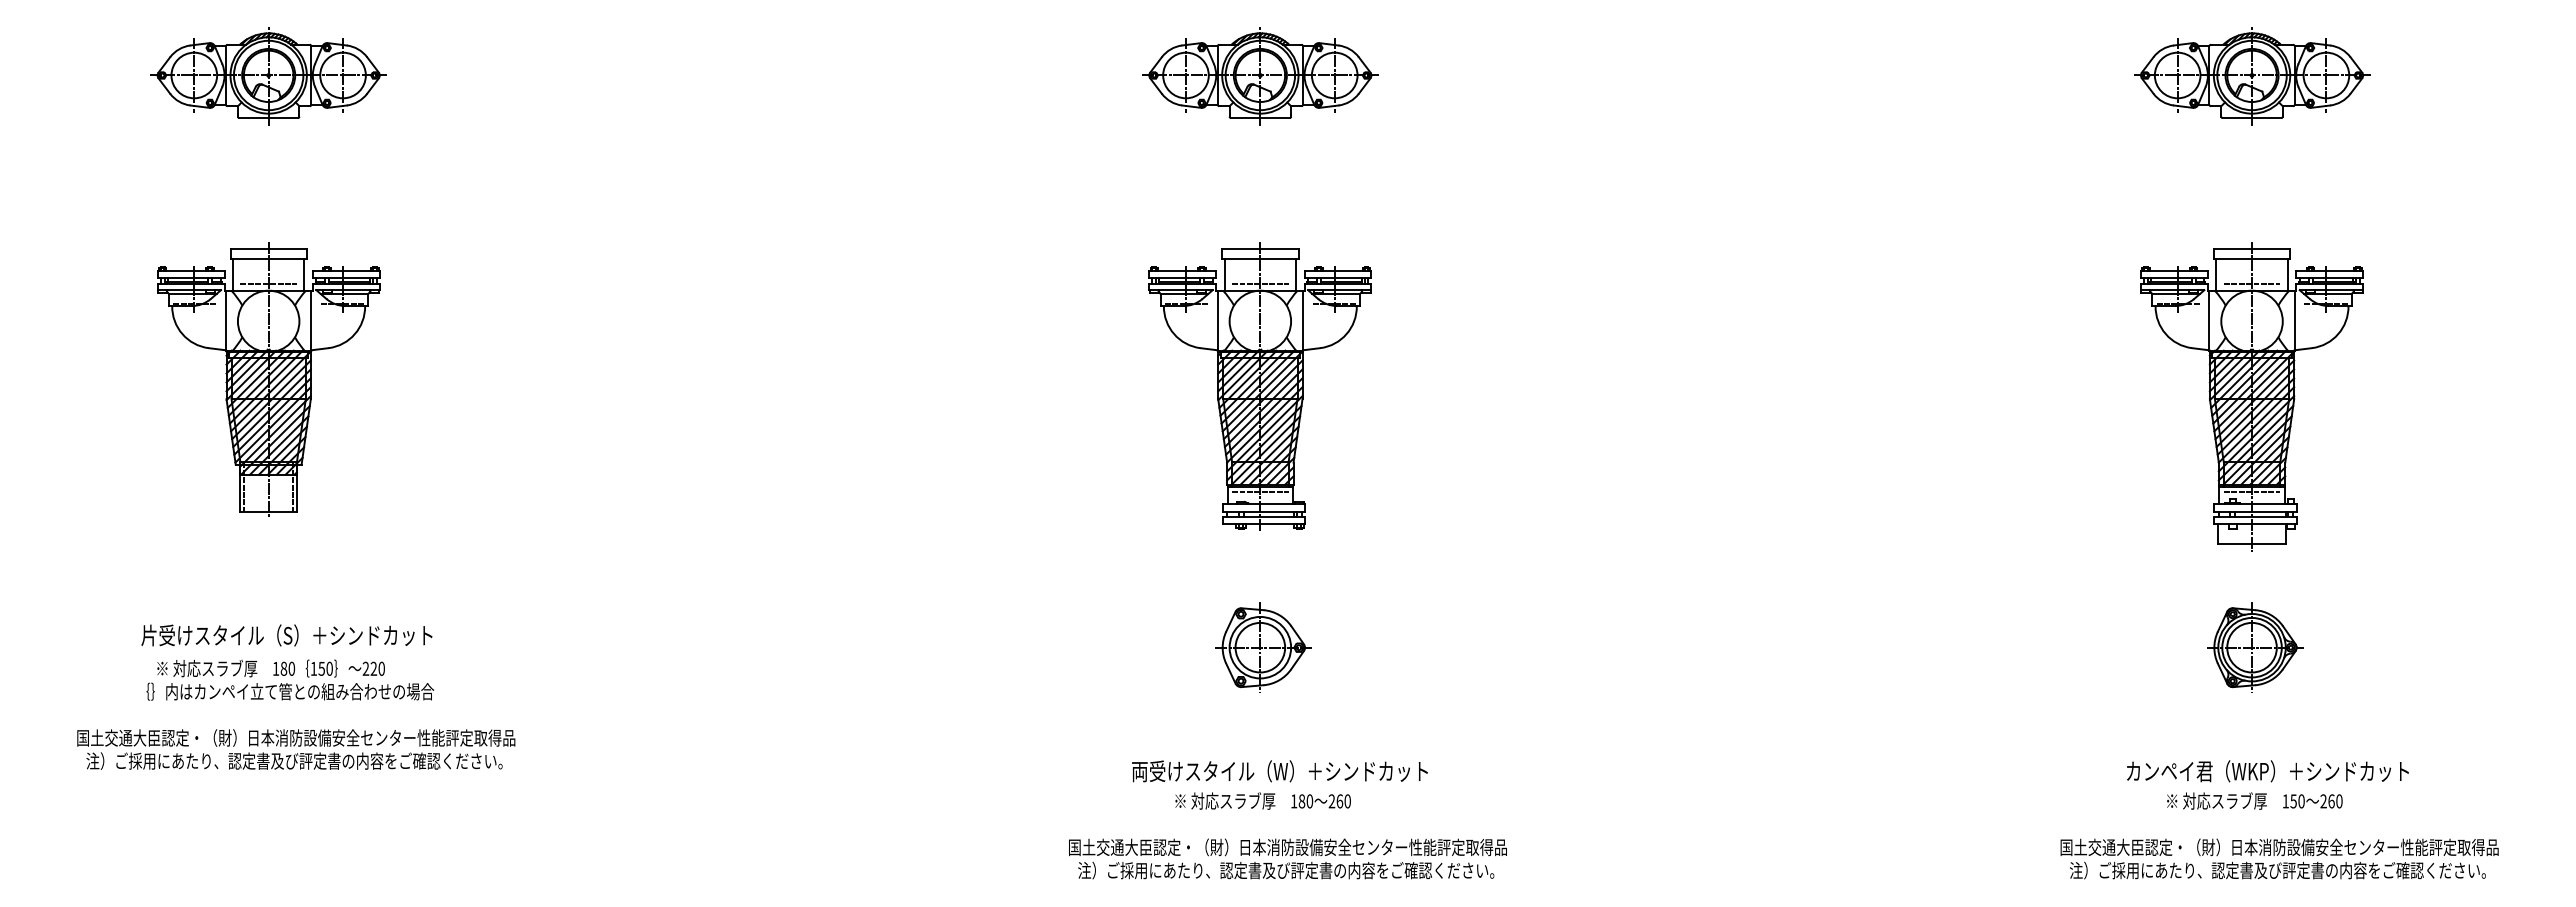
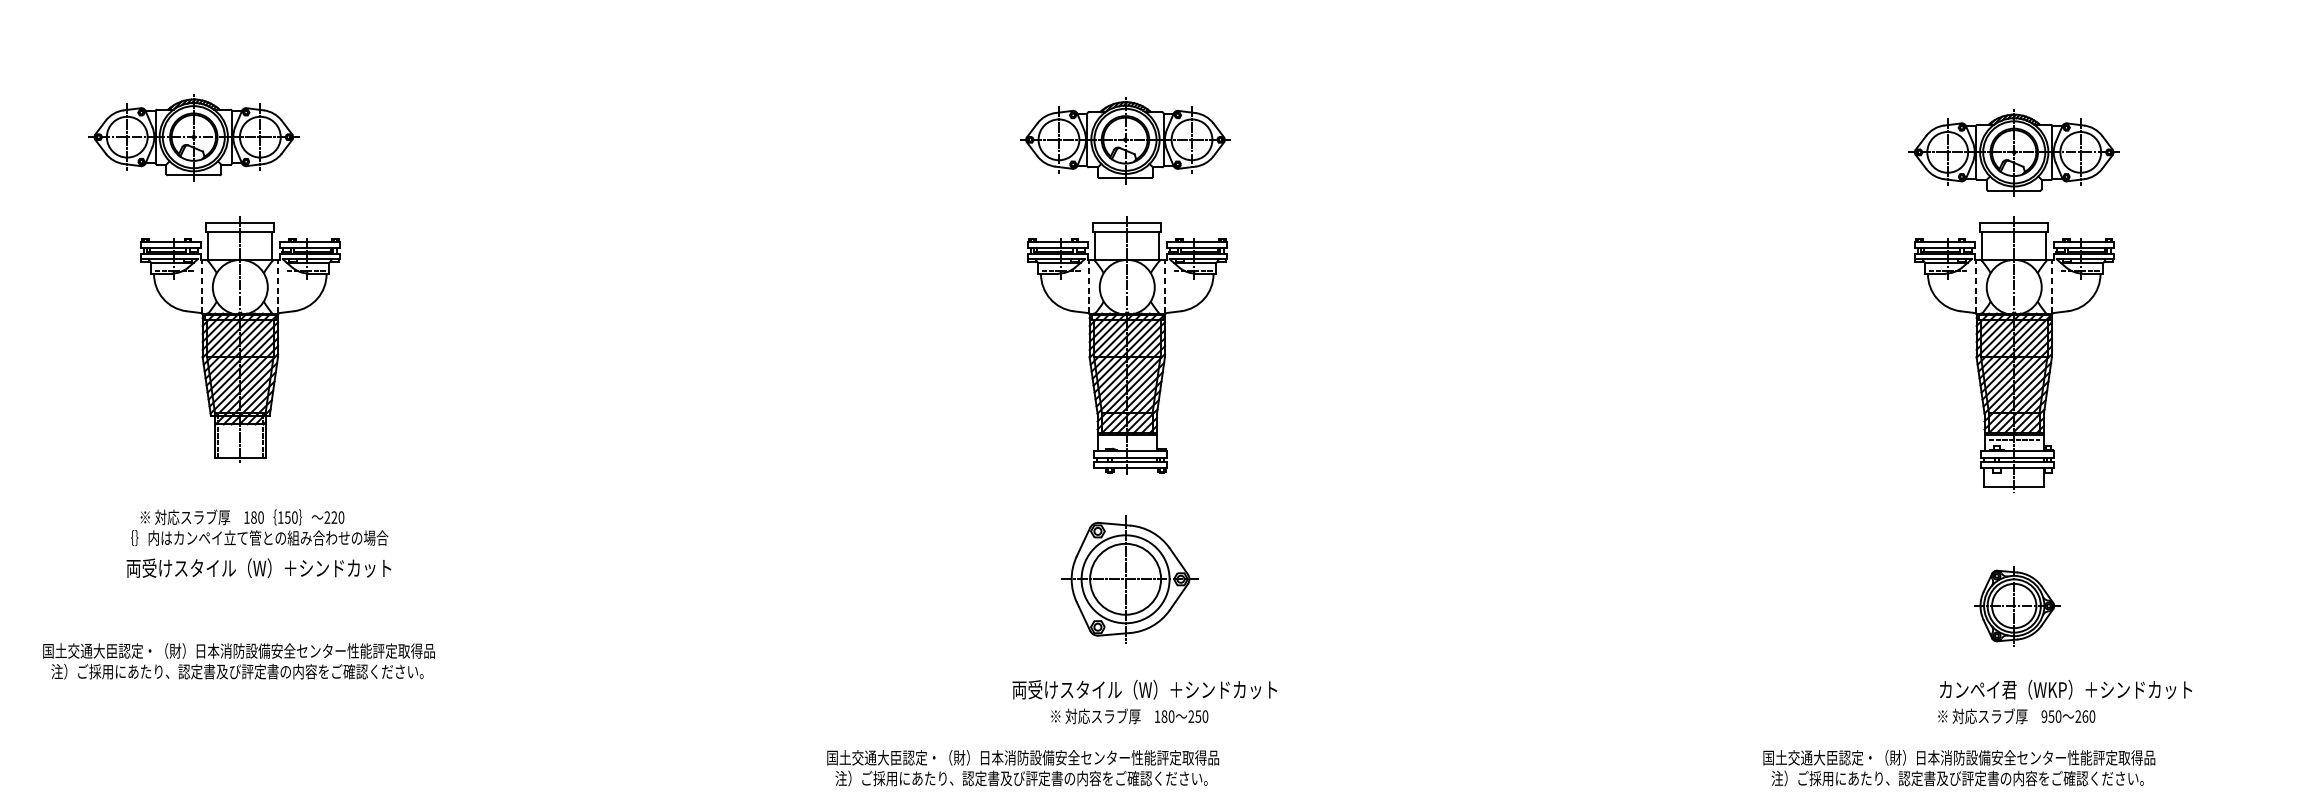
part: (268, 76) -> (193, 138), moved
part: (1260, 76) -> (1125, 140), moved
part: (2252, 76) -> (2014, 153), moved
line: (268, 283) -> (240, 253), removed
line: (1260, 283) -> (1127, 253), removed
line: (2251, 283) -> (2013, 253), removed
line: (226, 320) -> (202, 286), solid -> dashed
line: (311, 320) -> (278, 286), solid -> dashed
line: (1217, 320) -> (1088, 286), solid -> dashed
line: (1303, 320) -> (1165, 286), solid -> dashed
line: (2209, 320) -> (1976, 286), solid -> dashed
line: (2294, 320) -> (2052, 286), solid -> dashed
line: (1260, 492) -> (1127, 440), removed
text: (289, 635) -> (258, 568), 片受けスタイル（S）＋シンドカット -> 両受けスタイル（W）＋シンドカット
part: (1263, 647) -> (1130, 579), size x1.6
part: (2255, 647) -> (2017, 605), moved
text: (289, 679) -> (258, 527), moved
text: (296, 749) -> (239, 661), moved
text: (2267, 771) -> (2065, 689), moved
text: (1339, 801) -> (1198, 716), 260 -> 250
text: (2285, 801) -> (2044, 716), 150 -> 950
text: (1287, 858) -> (1022, 767), moved
text: (2279, 858) -> (1959, 767), moved

